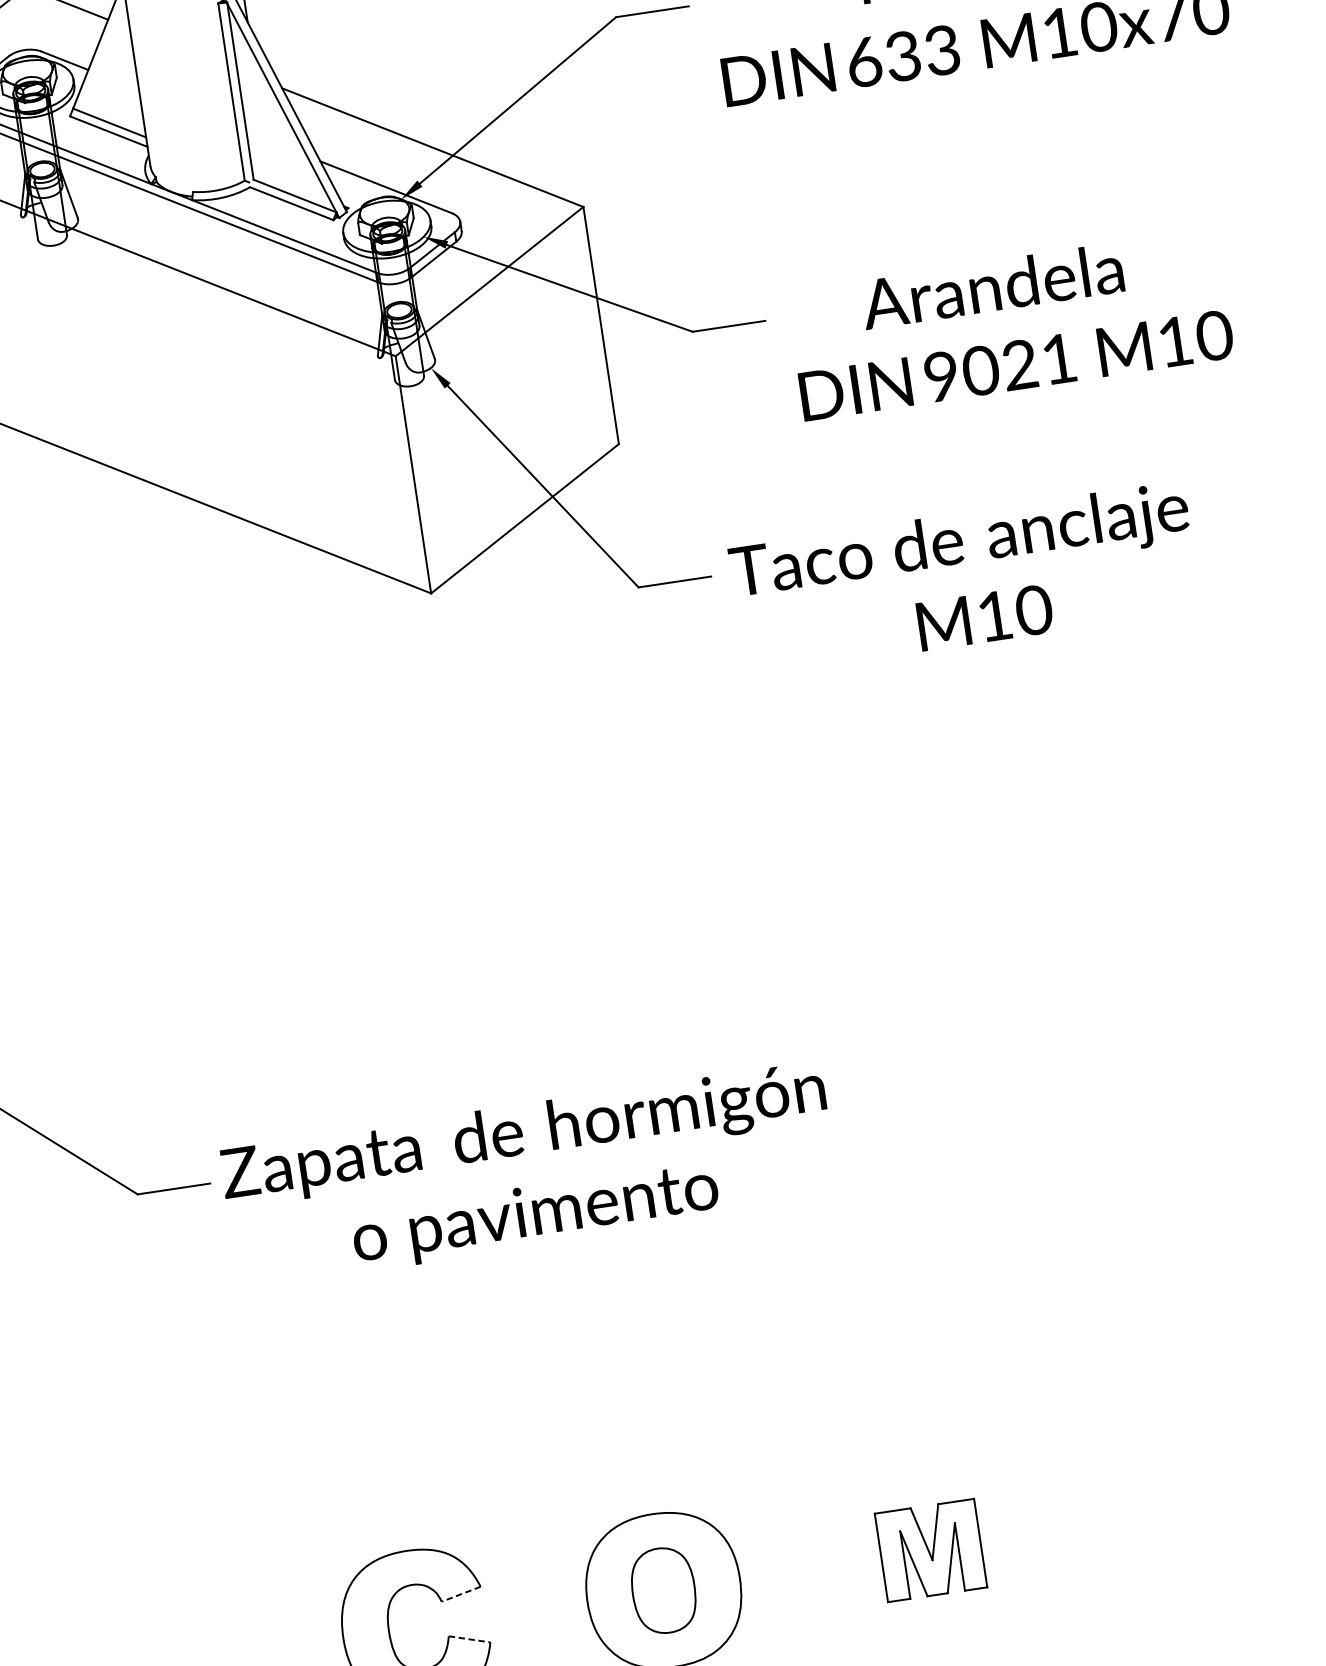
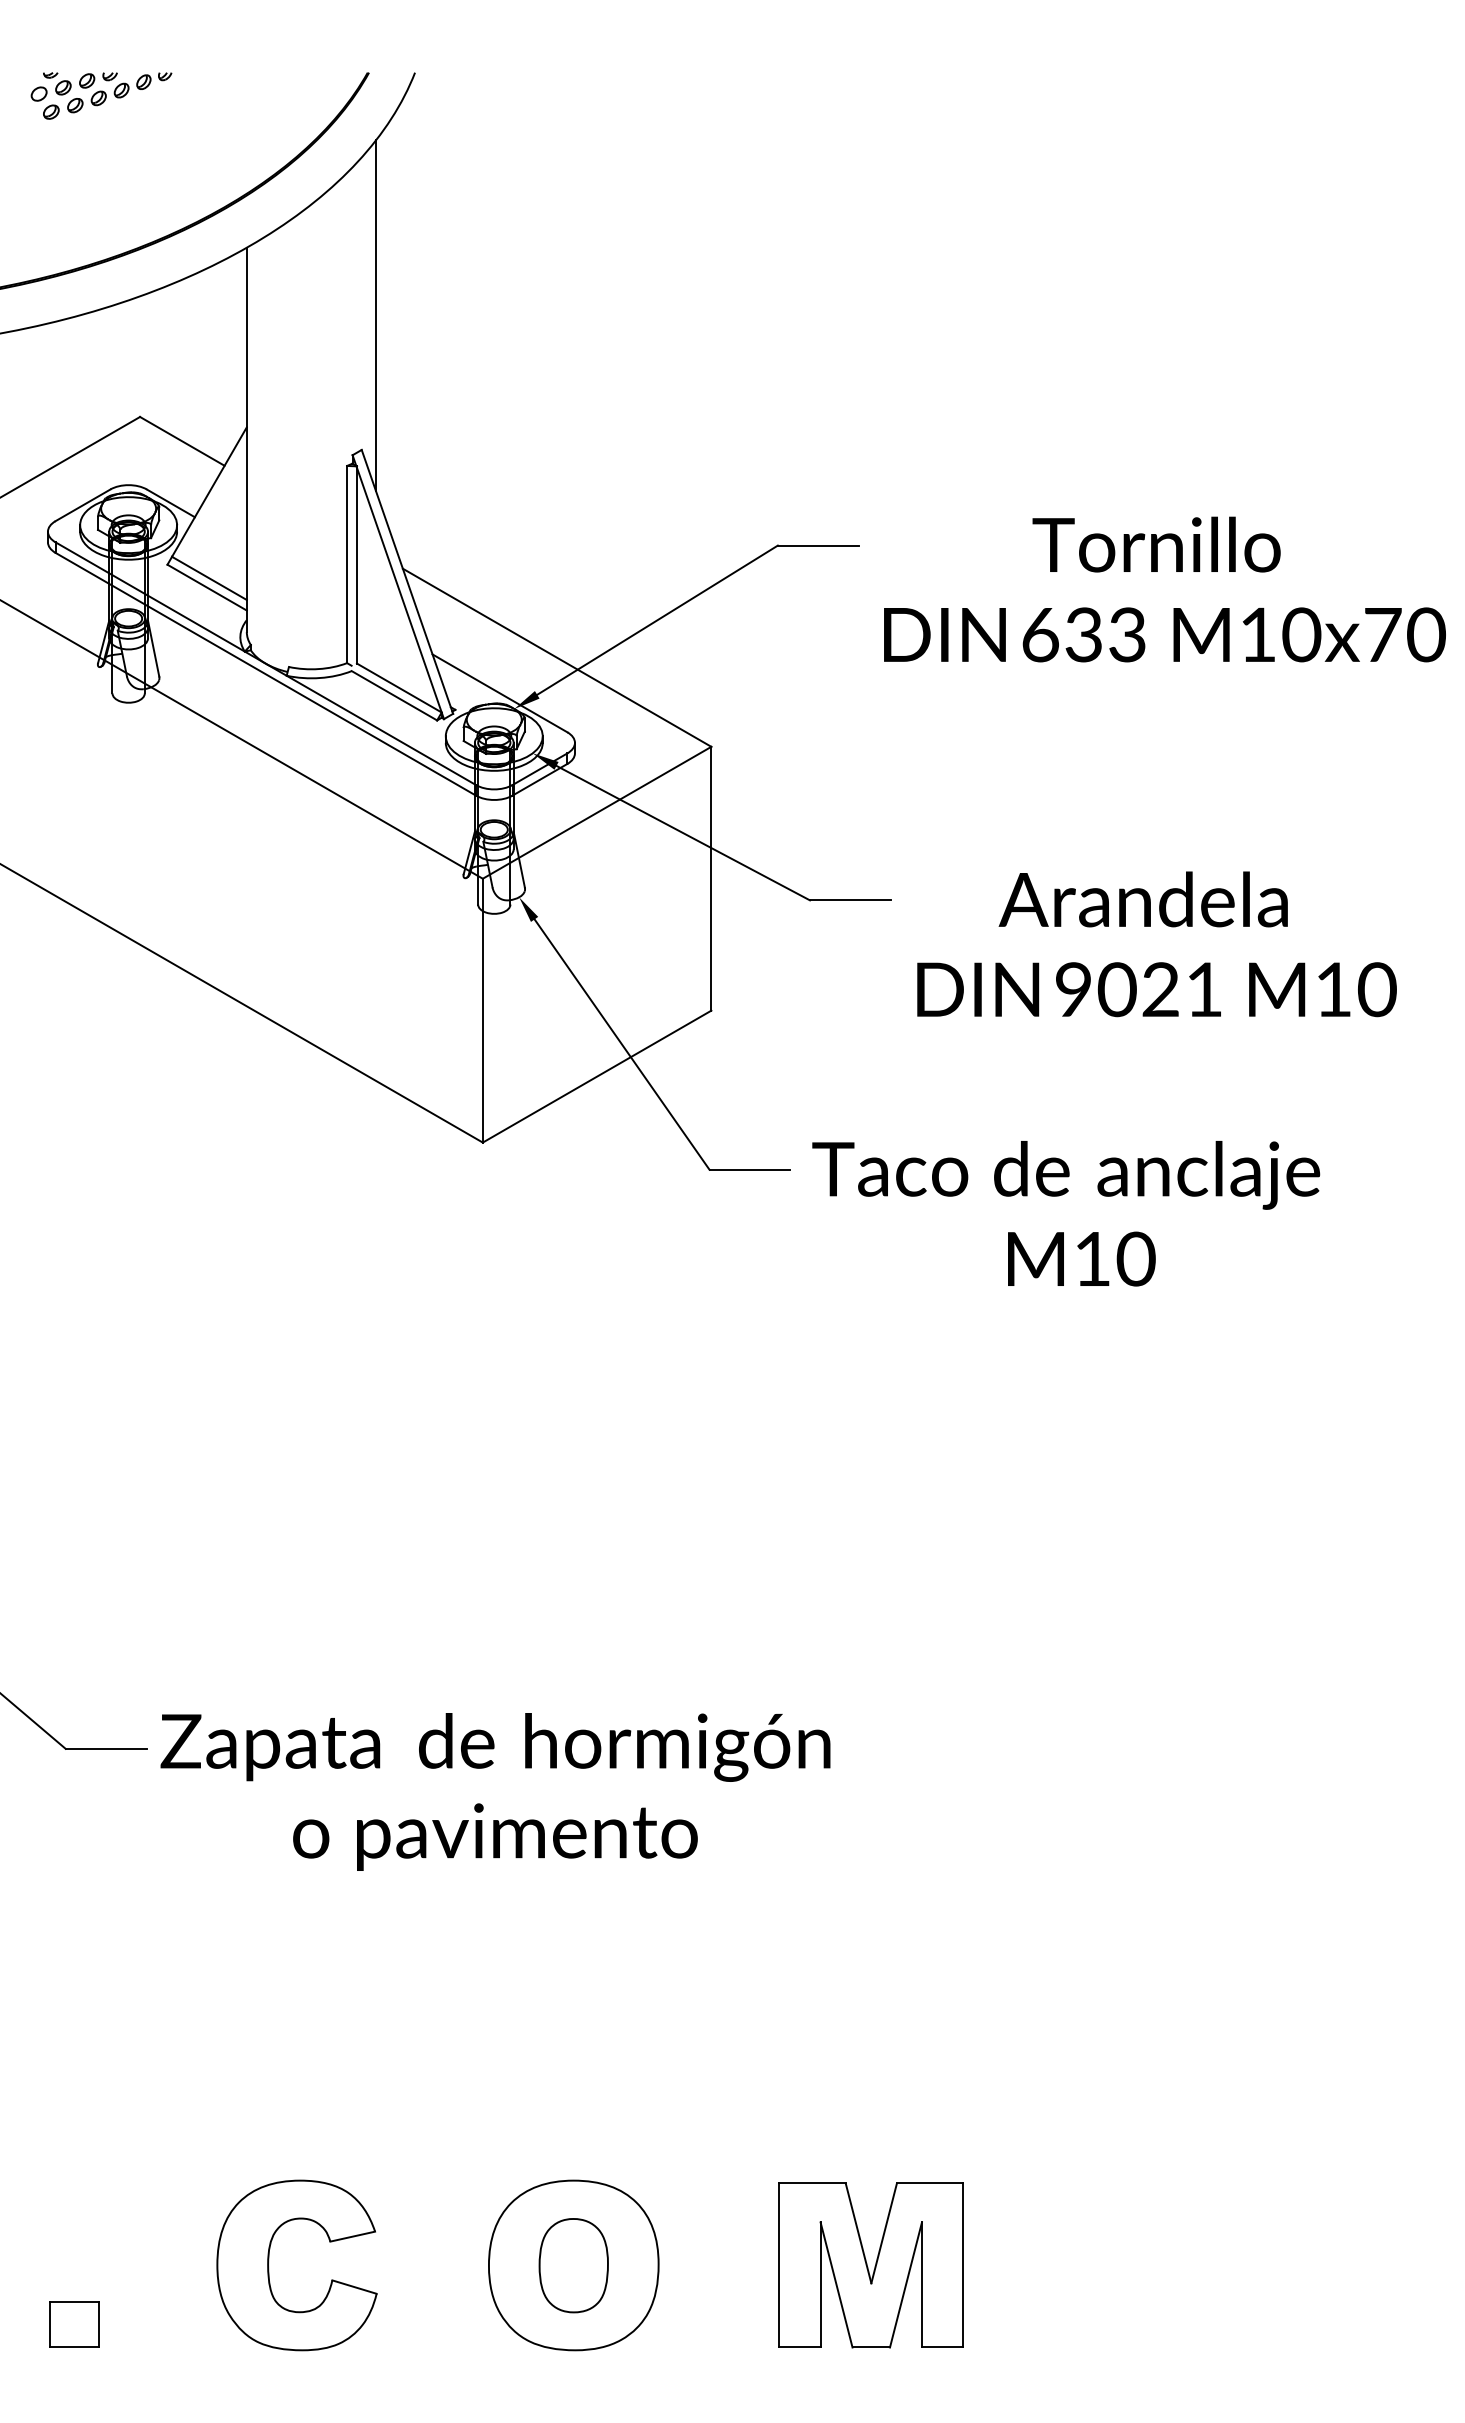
part: (930, 1550) -> (870, 2265), size x1.67
line: (460, 1594) -> (352, 2236), dashed -> solid
line: (469, 1639) -> (354, 2287), dashed -> solid

